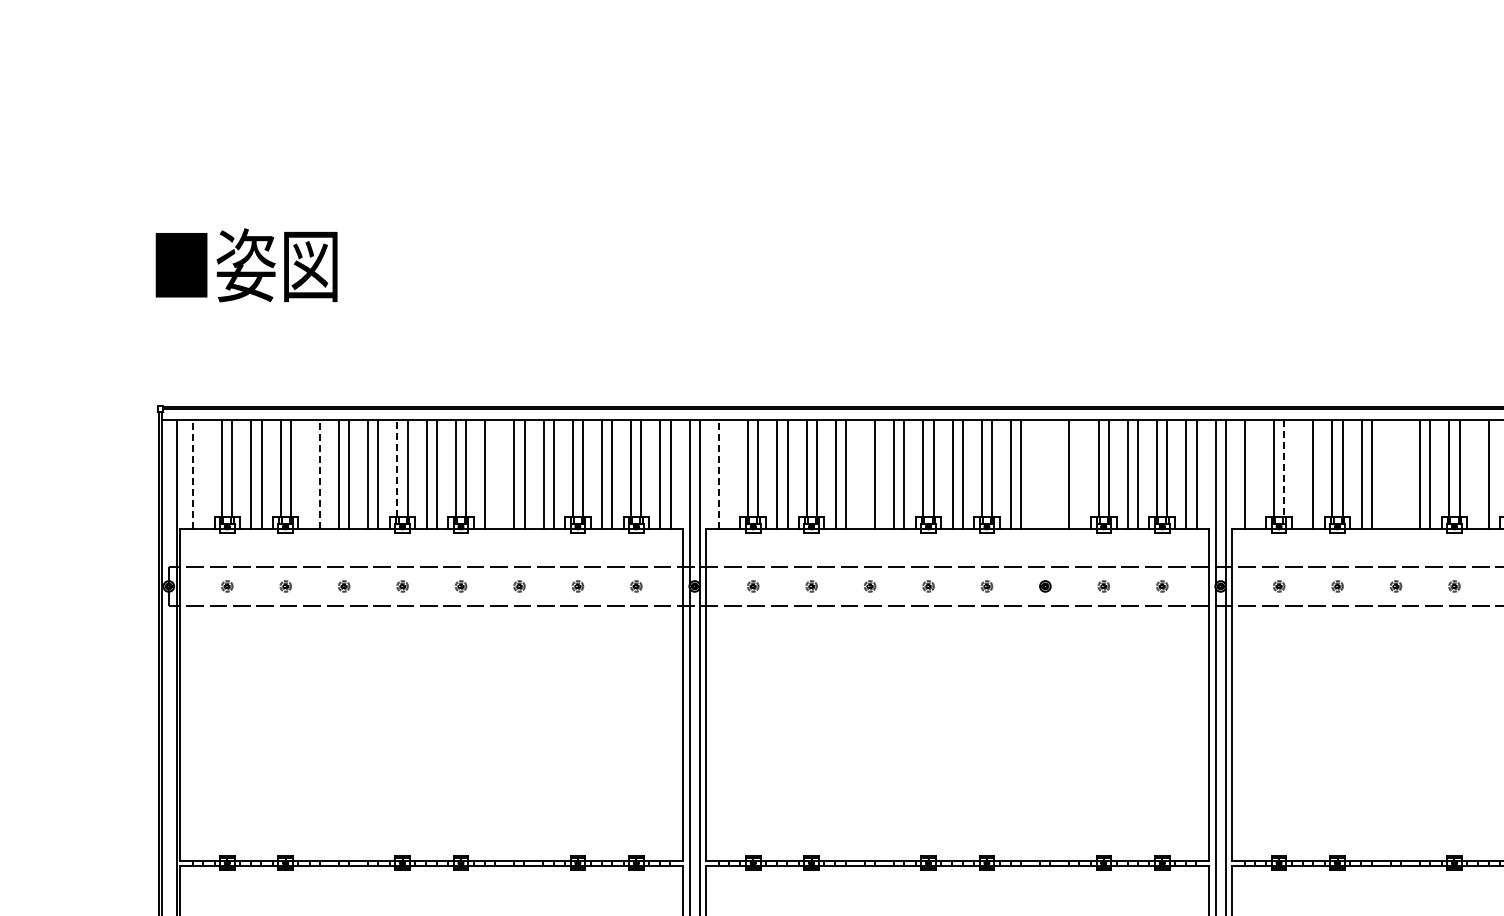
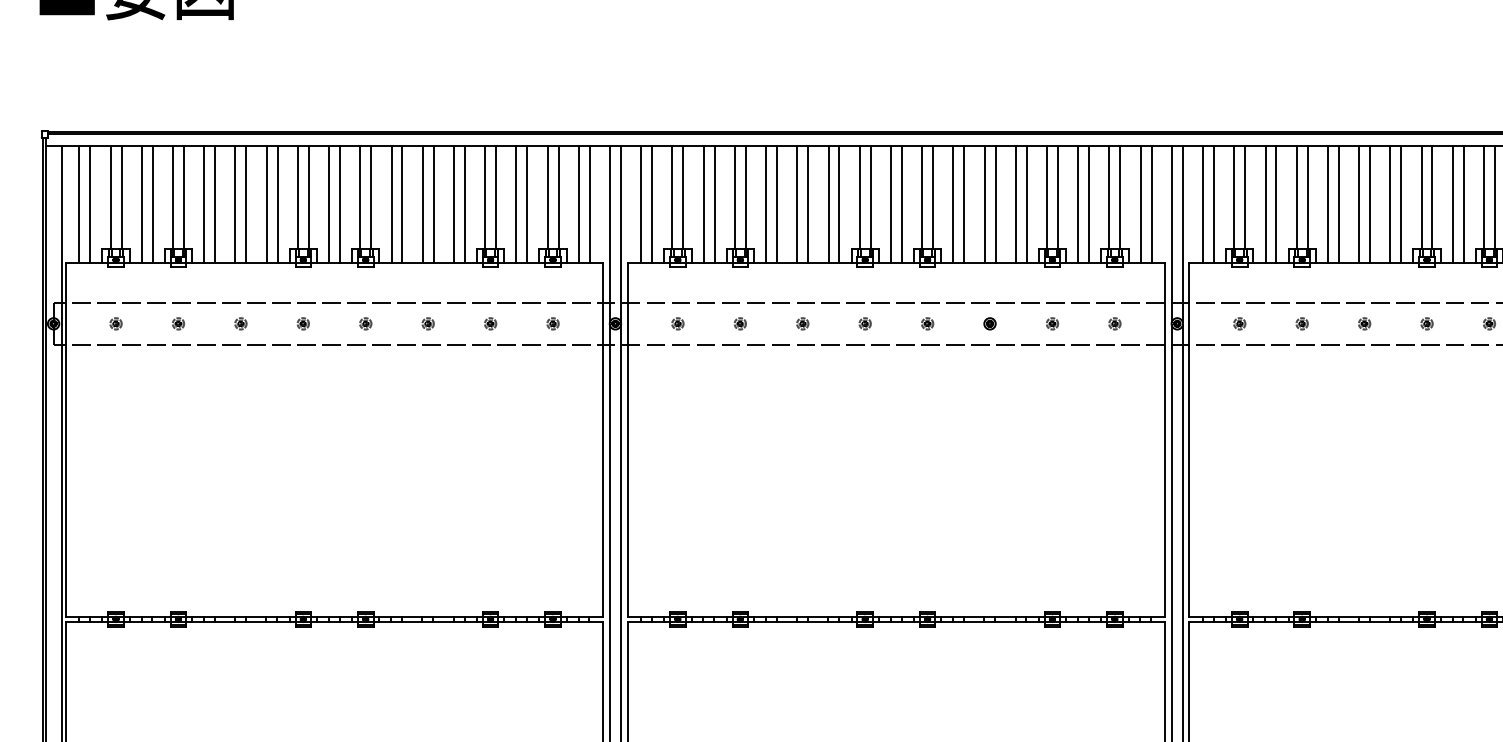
line: (397, 467) -> (297, 196), dashed -> solid
line: (1284, 468) -> (1245, 197), dashed -> solid
line: (192, 474) -> (78, 204), dashed -> solid
line: (203, 474) -> (90, 204), added
line: (309, 474) -> (203, 204), added
line: (320, 474) -> (215, 204), dashed -> solid
line: (495, 474) -> (402, 204), added
line: (718, 474) -> (640, 204), dashed -> solid
line: (729, 474) -> (652, 204), added
line: (864, 474) -> (796, 204), added
line: (1040, 474) -> (984, 204), added
line: (1050, 474) -> (995, 204), added
line: (1079, 474) -> (1026, 204), added
line: (1255, 474) -> (1214, 204), added
line: (1303, 474) -> (1265, 204), added
line: (1390, 474) -> (1358, 204), added
line: (1401, 474) -> (1370, 204), added
line: (1478, 474) -> (1452, 204), added

